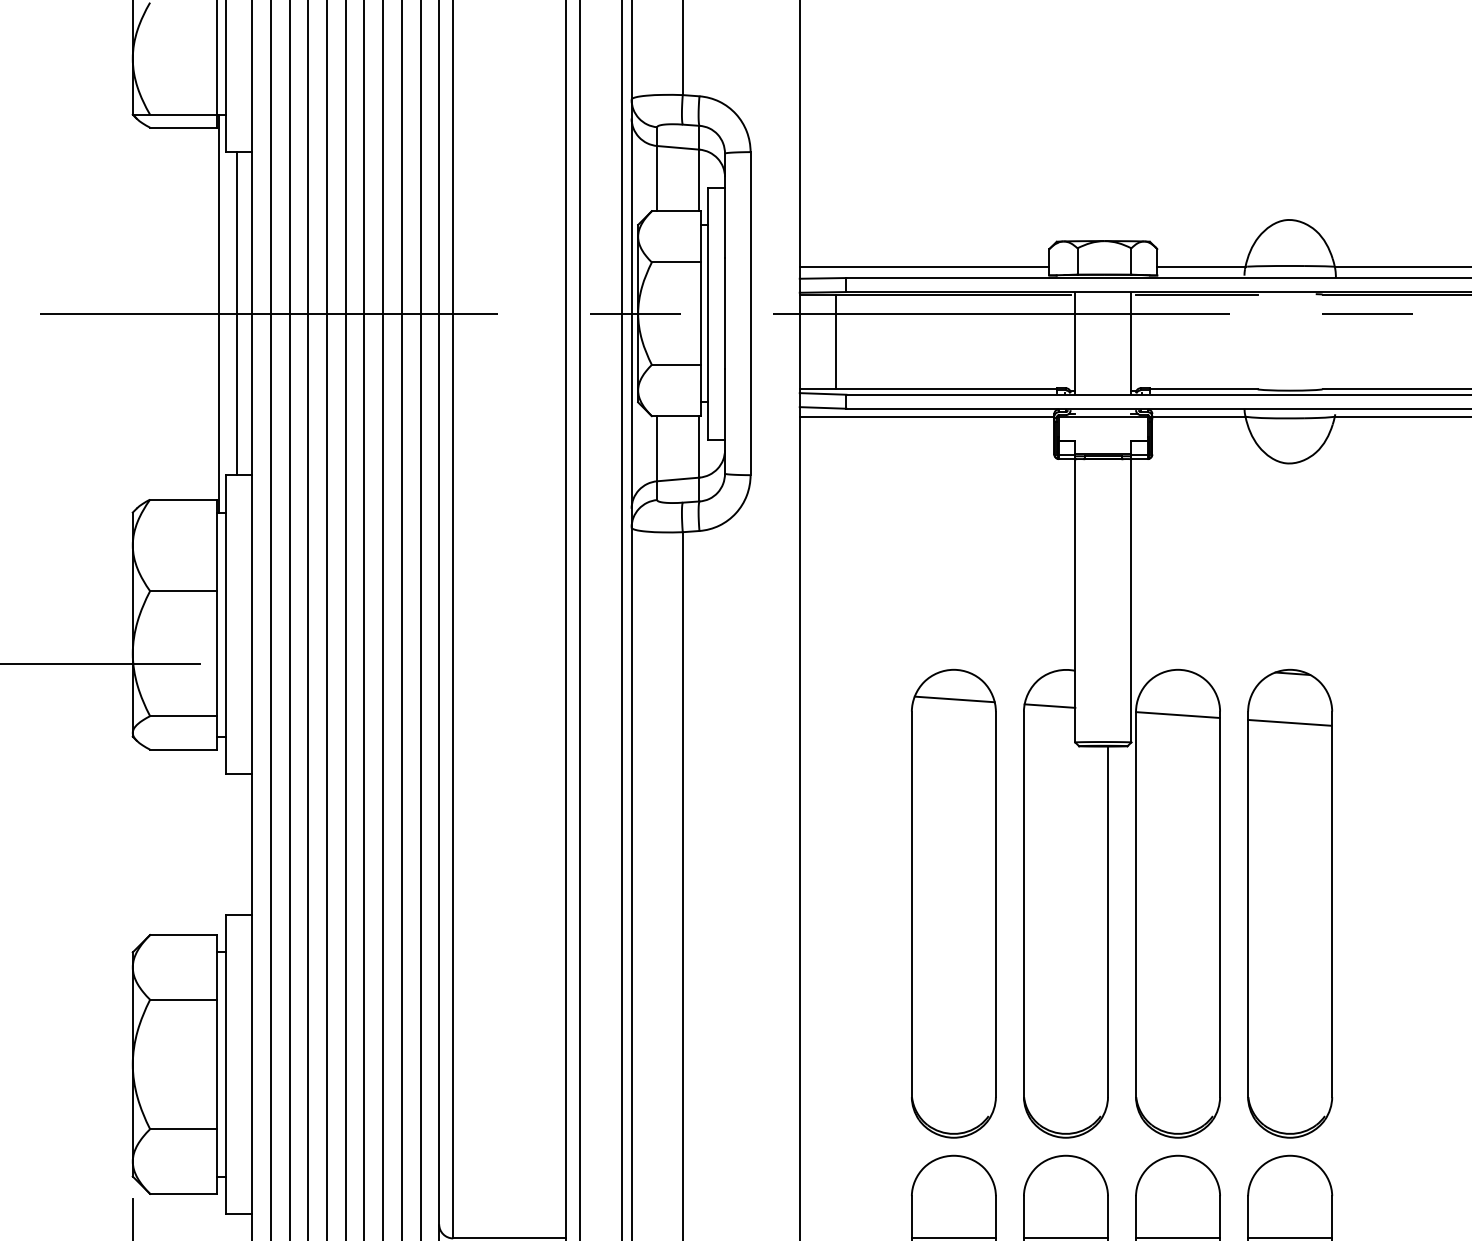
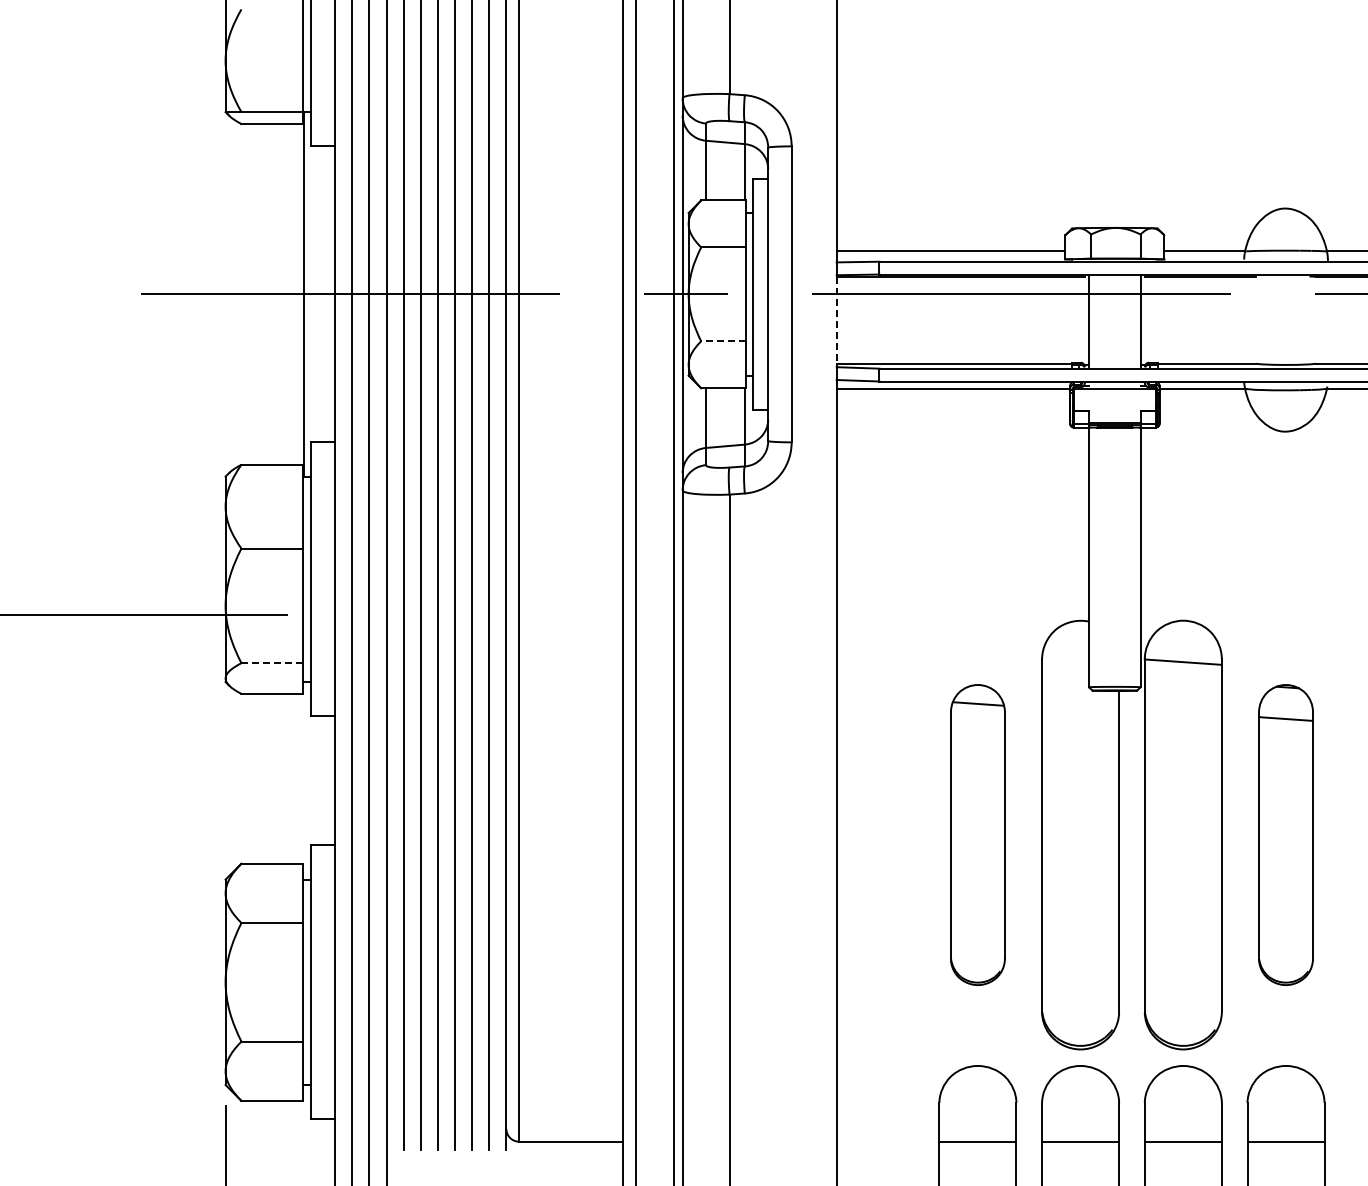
line: (237, 313) -> (321, 294), removed
line: (836, 341) -> (870, 319), removed
line: (799, 342) -> (836, 320), solid -> dashed
line: (676, 365) -> (723, 341), solid -> dashed
line: (1049, 705) -> (1065, 653), removed
line: (183, 716) -> (272, 663), solid -> dashed
part: (953, 903) -> (977, 834), size x0.7
part: (1289, 903) -> (1285, 834), size x0.7

